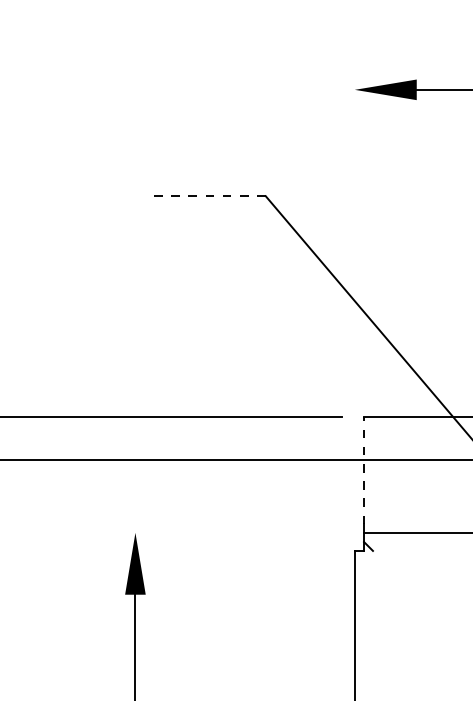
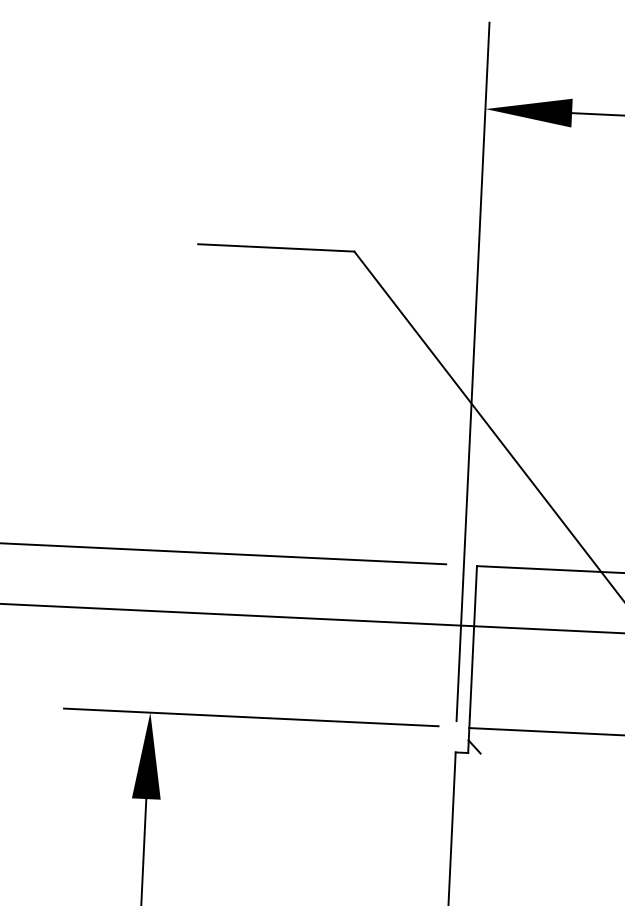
line: (209, 196) -> (275, 248), dashed -> solid
line: (354, 277) -> (472, 370), added
line: (364, 470) -> (474, 640), dashed -> solid
line: (207, 532) -> (250, 716), added

